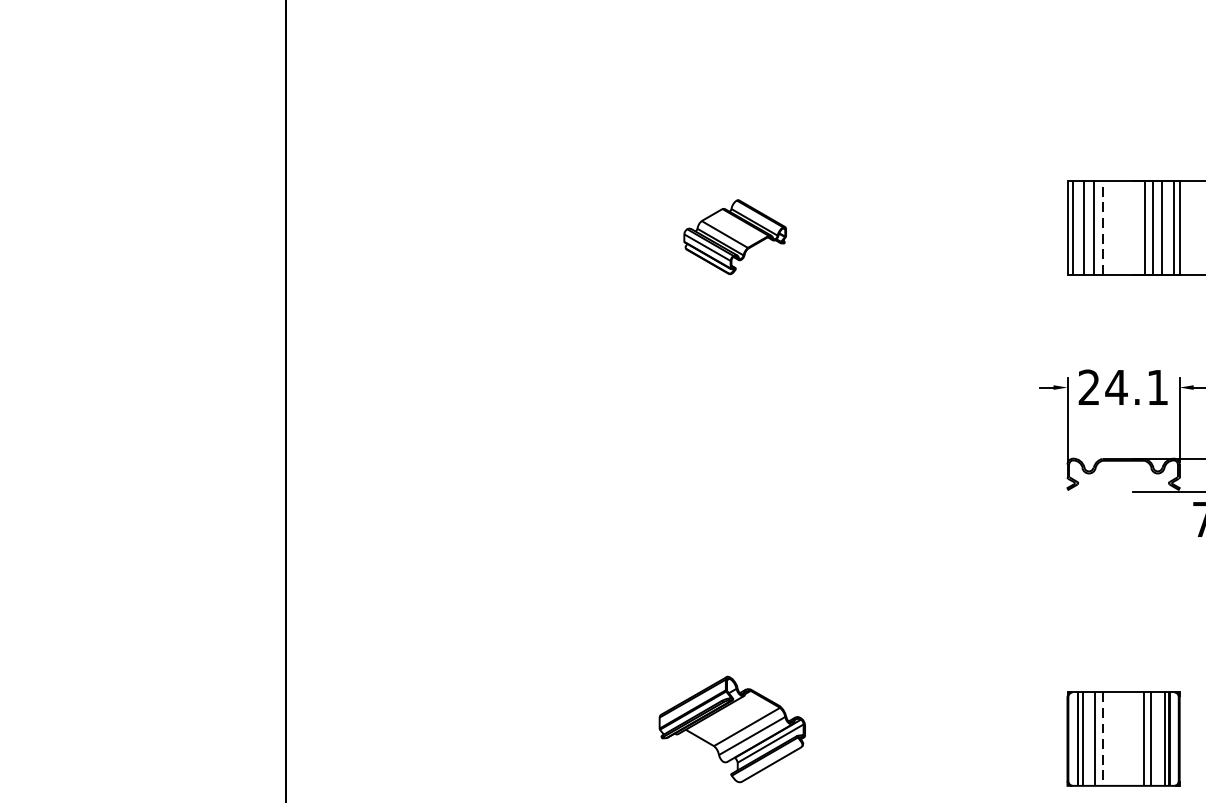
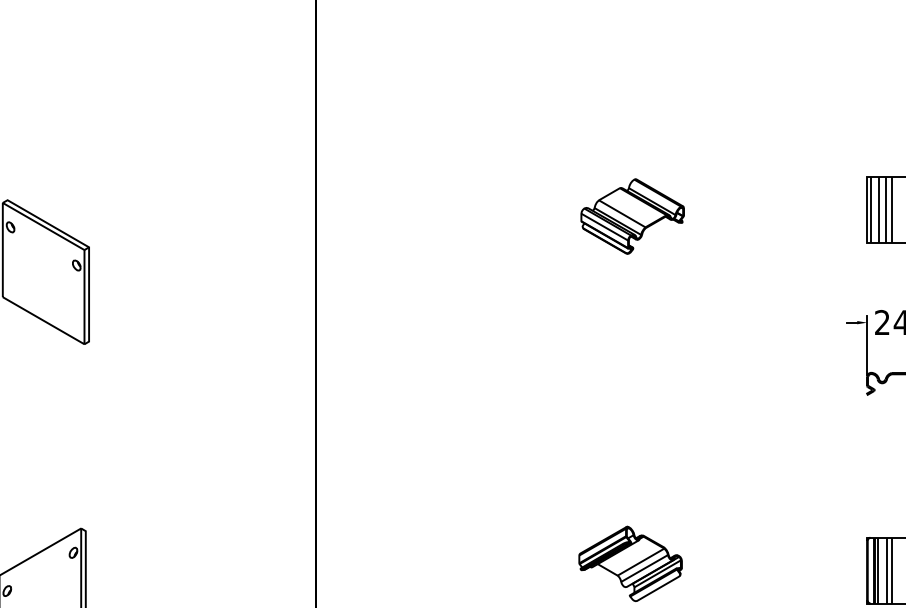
line: (1102, 228) -> (891, 210), dashed -> solid
part: (735, 237) -> (632, 216), size x1.43
line: (1103, 738) -> (892, 570), dashed -> solid

